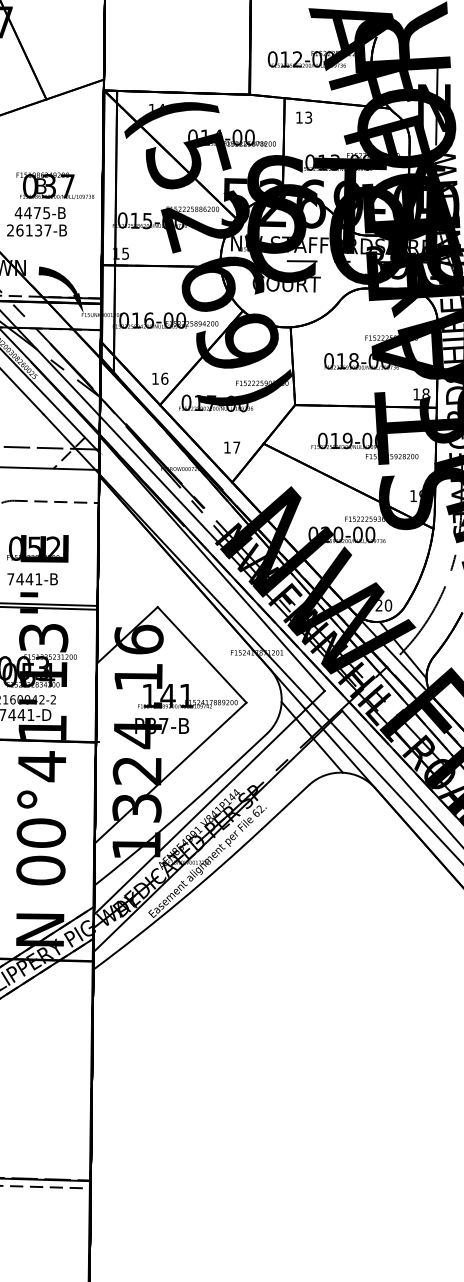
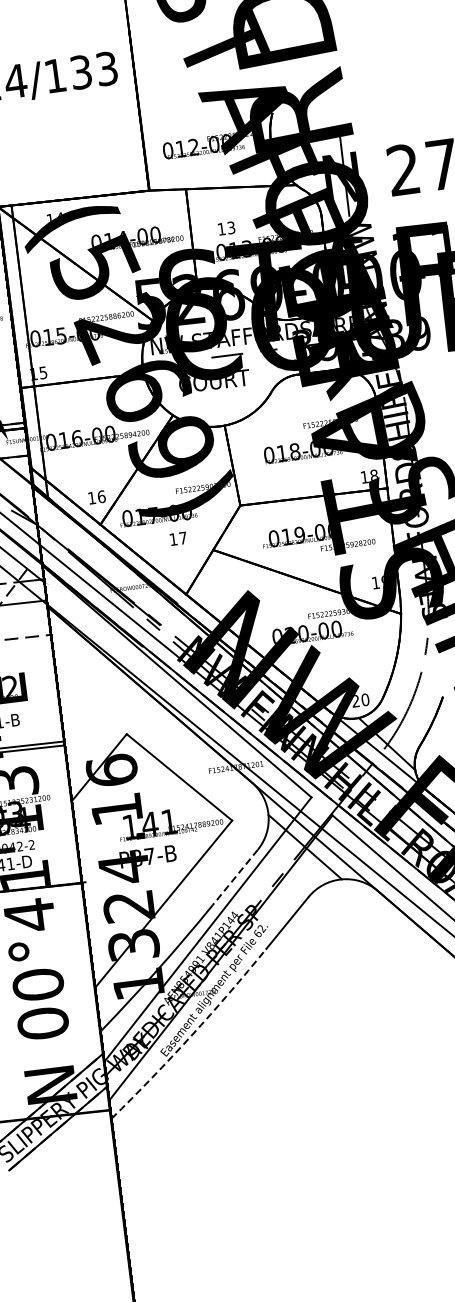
text: (304, 117) -> (227, 228), moved
text: (232, 447) -> (178, 538), moved
line: (241, 757) -> (234, 878), solid -> dashed
arc: (179, 901) -> (191, 1035), solid -> dashed

